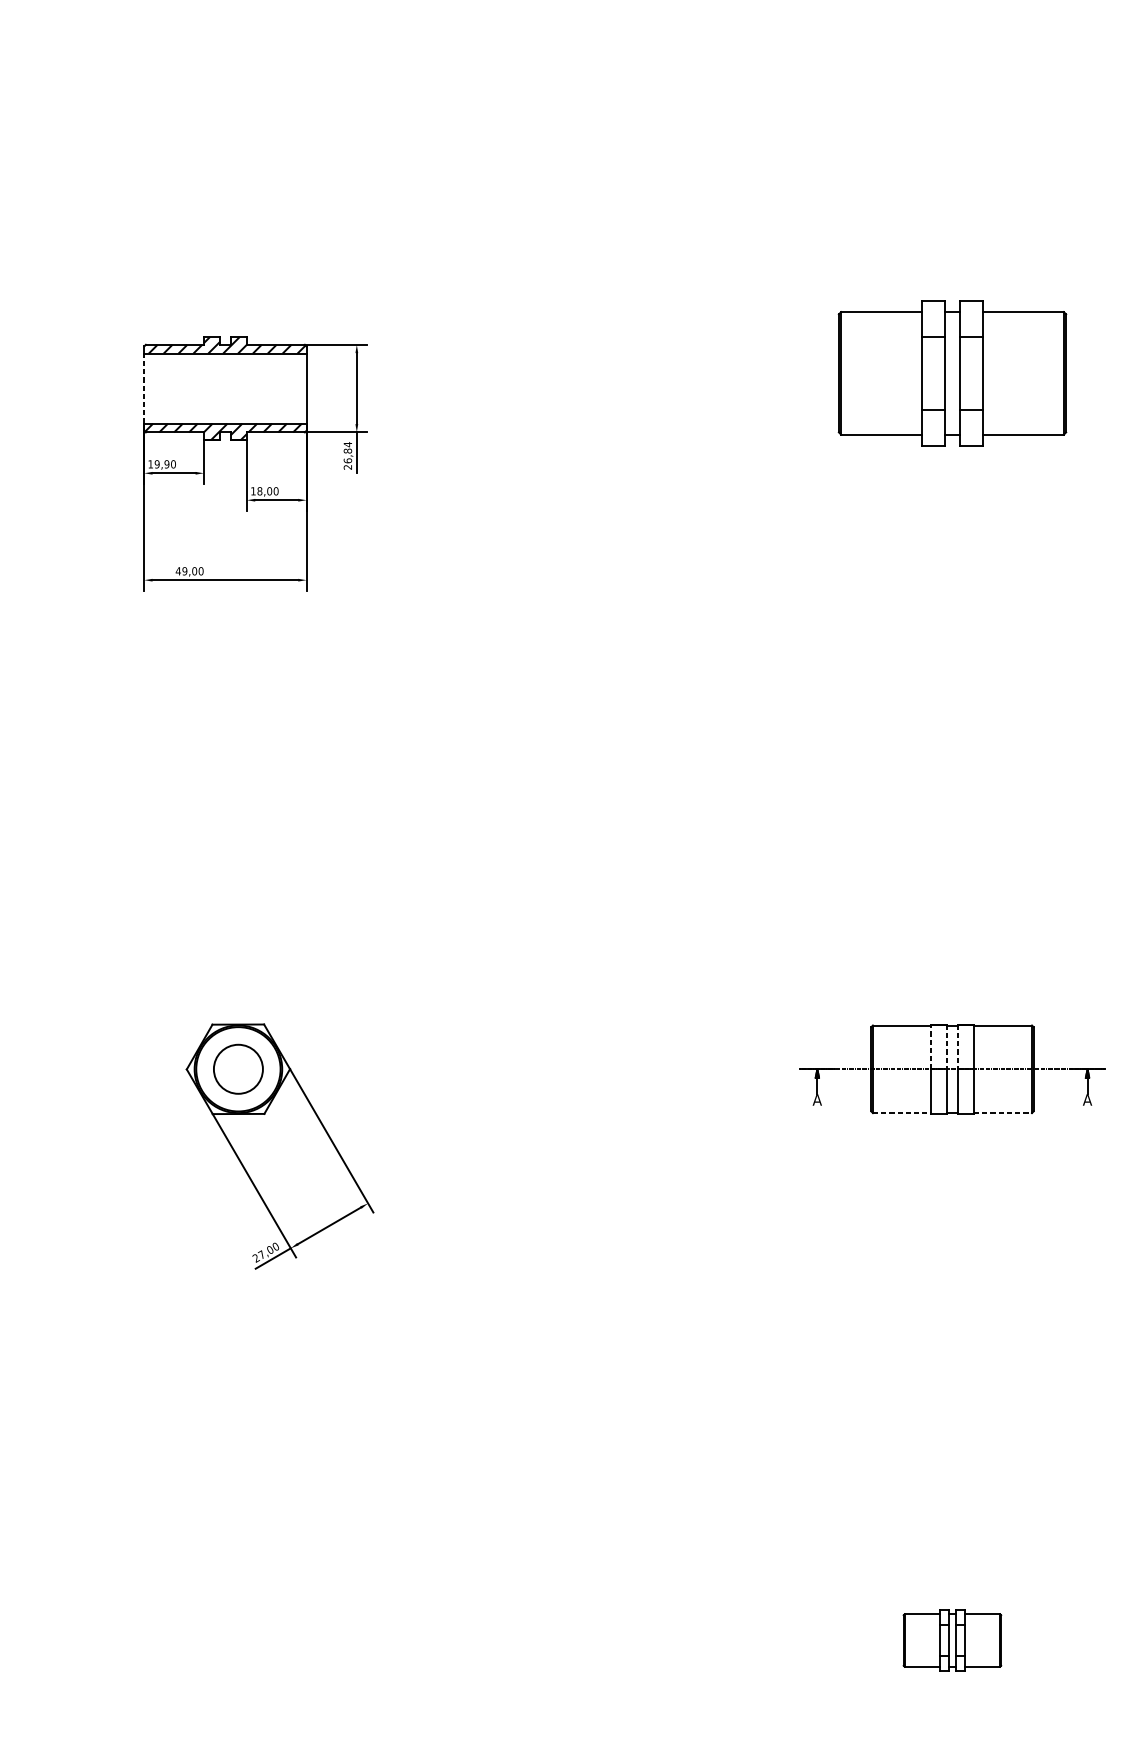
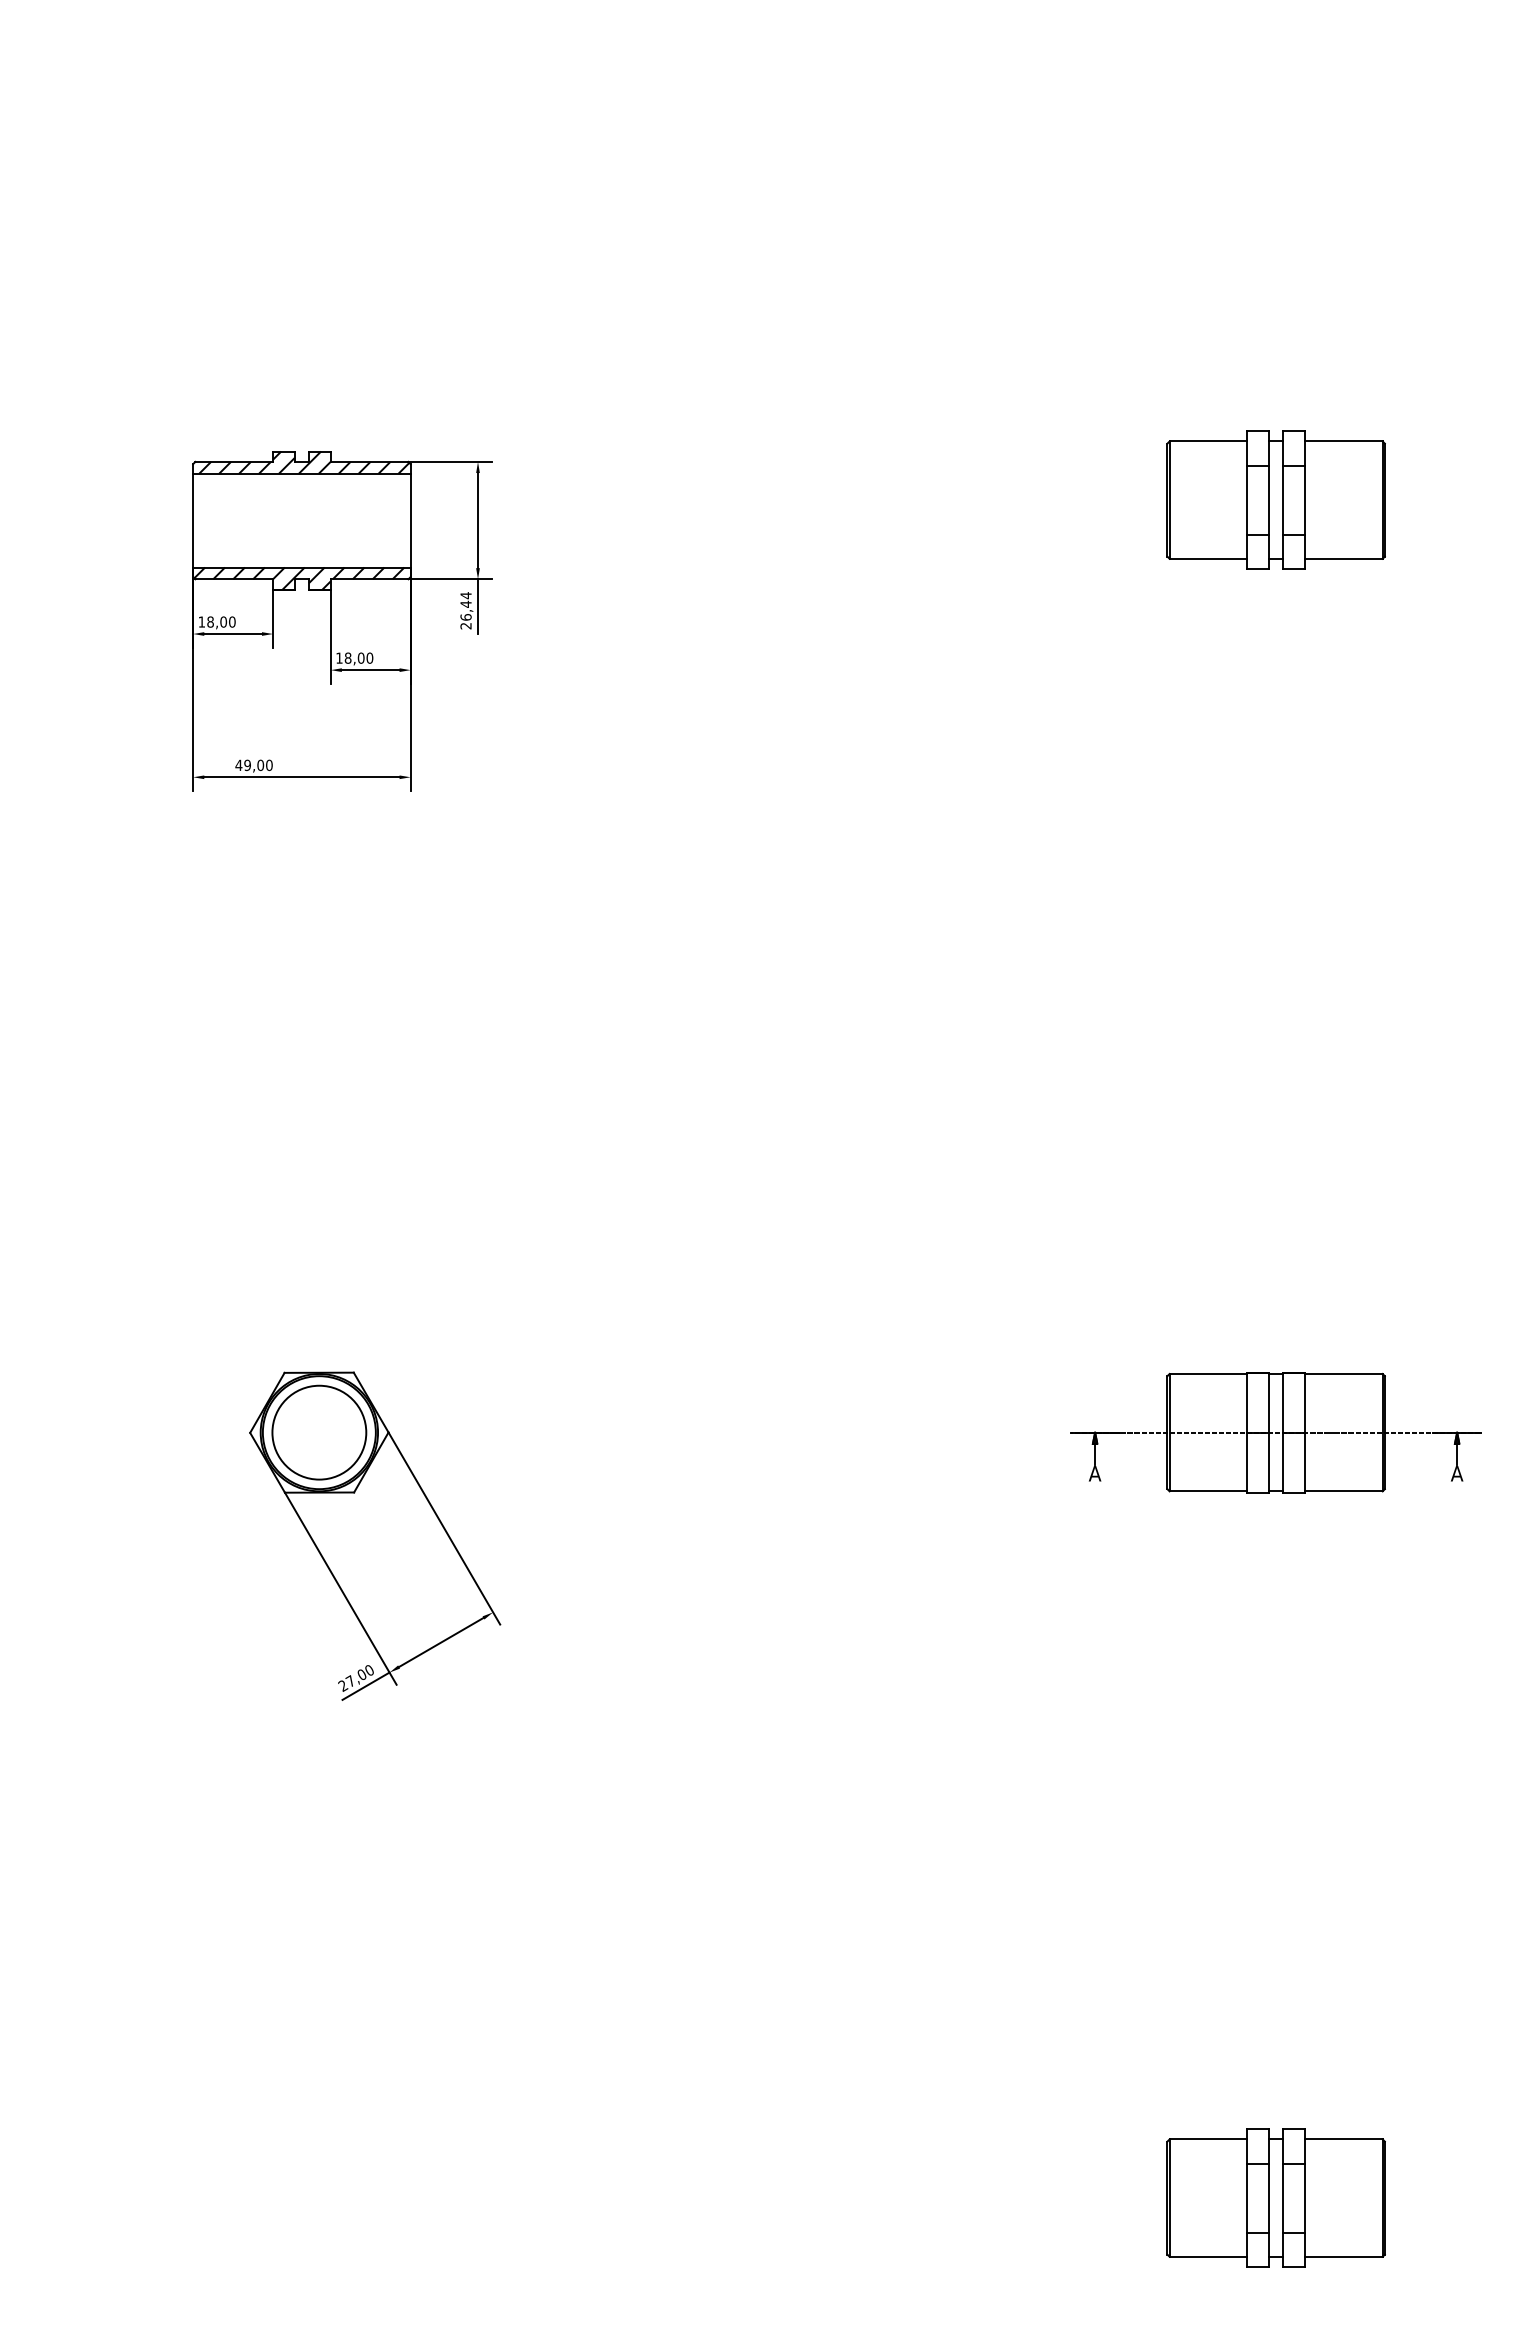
part: (952, 372) -> (1275, 499), size x0.71
line: (144, 388) -> (193, 520), dashed -> solid
text: (347, 450) -> (465, 603), 26,84 -> 26,44
text: (161, 463) -> (216, 621), 19,90 -> 18,00
line: (931, 1046) -> (1247, 1402), dashed -> solid
line: (947, 1047) -> (1269, 1403), dashed -> solid
line: (957, 1047) -> (1283, 1403), dashed -> solid
circle: (238, 1069) -> (319, 1432), size x1.43
line: (901, 1113) -> (1208, 1491), dashed -> solid
line: (1002, 1113) -> (1343, 1491), dashed -> solid
part: (952, 1640) -> (1275, 2197), size x1.67

